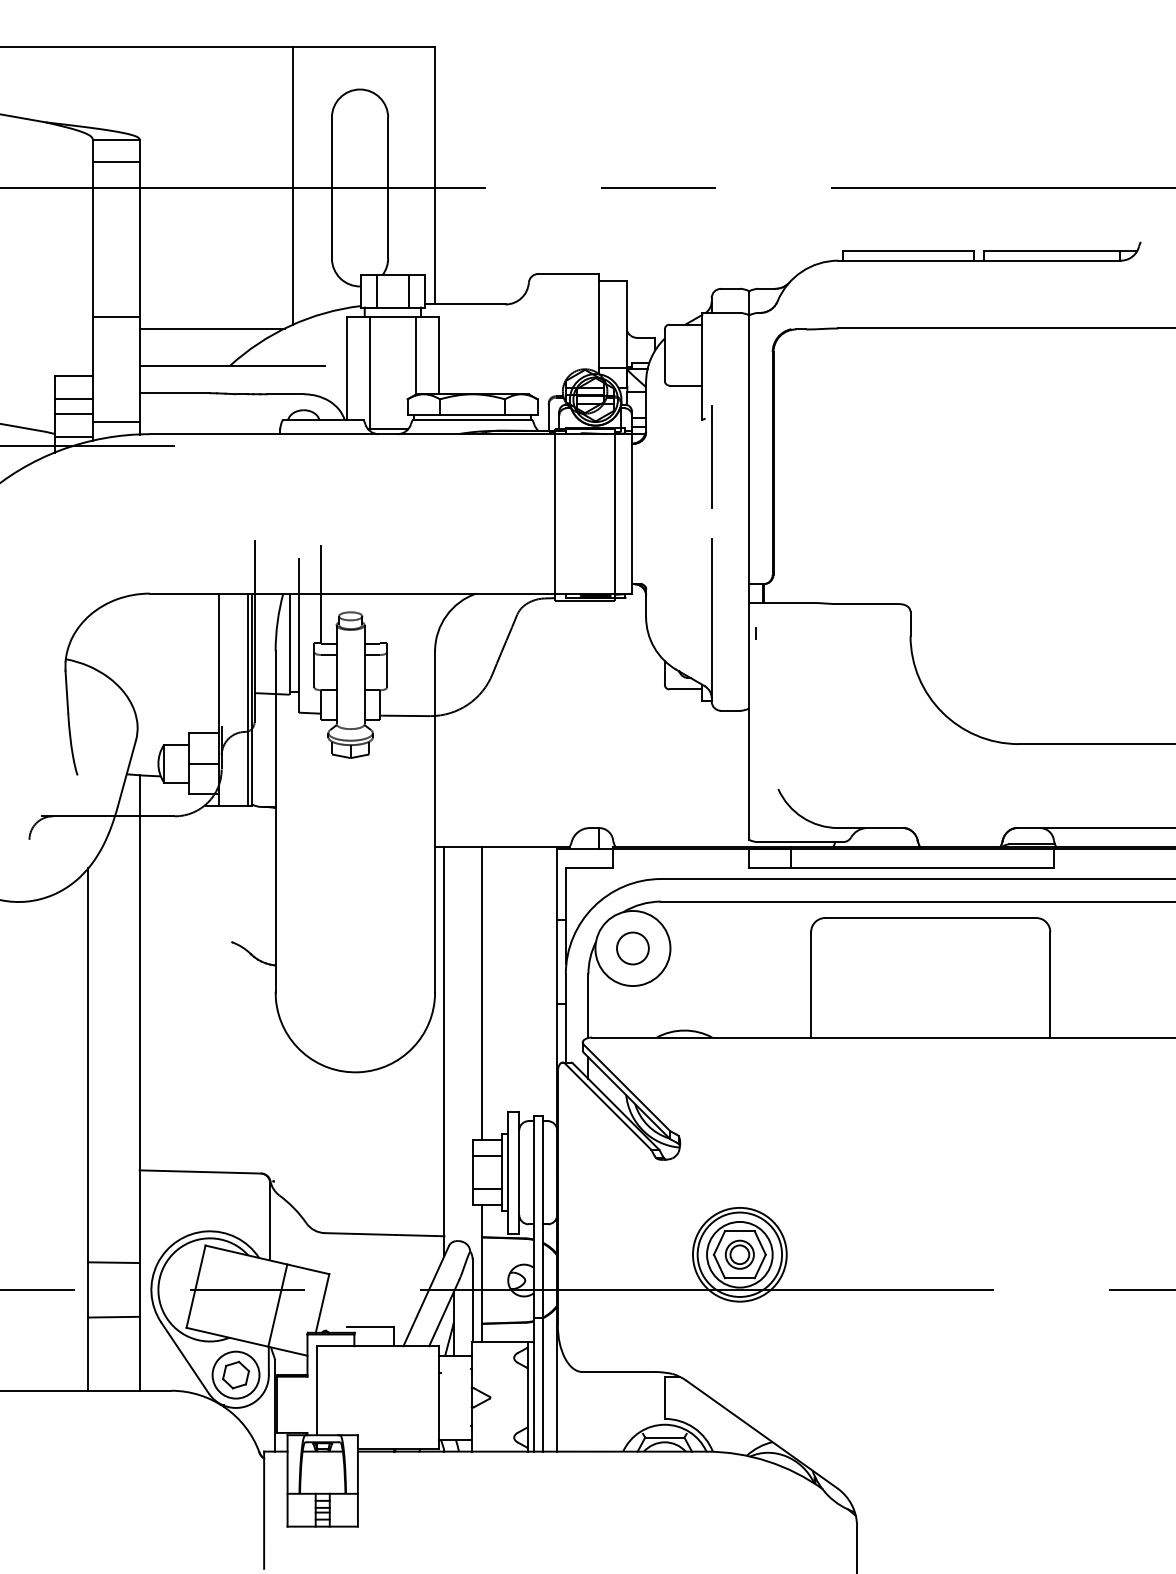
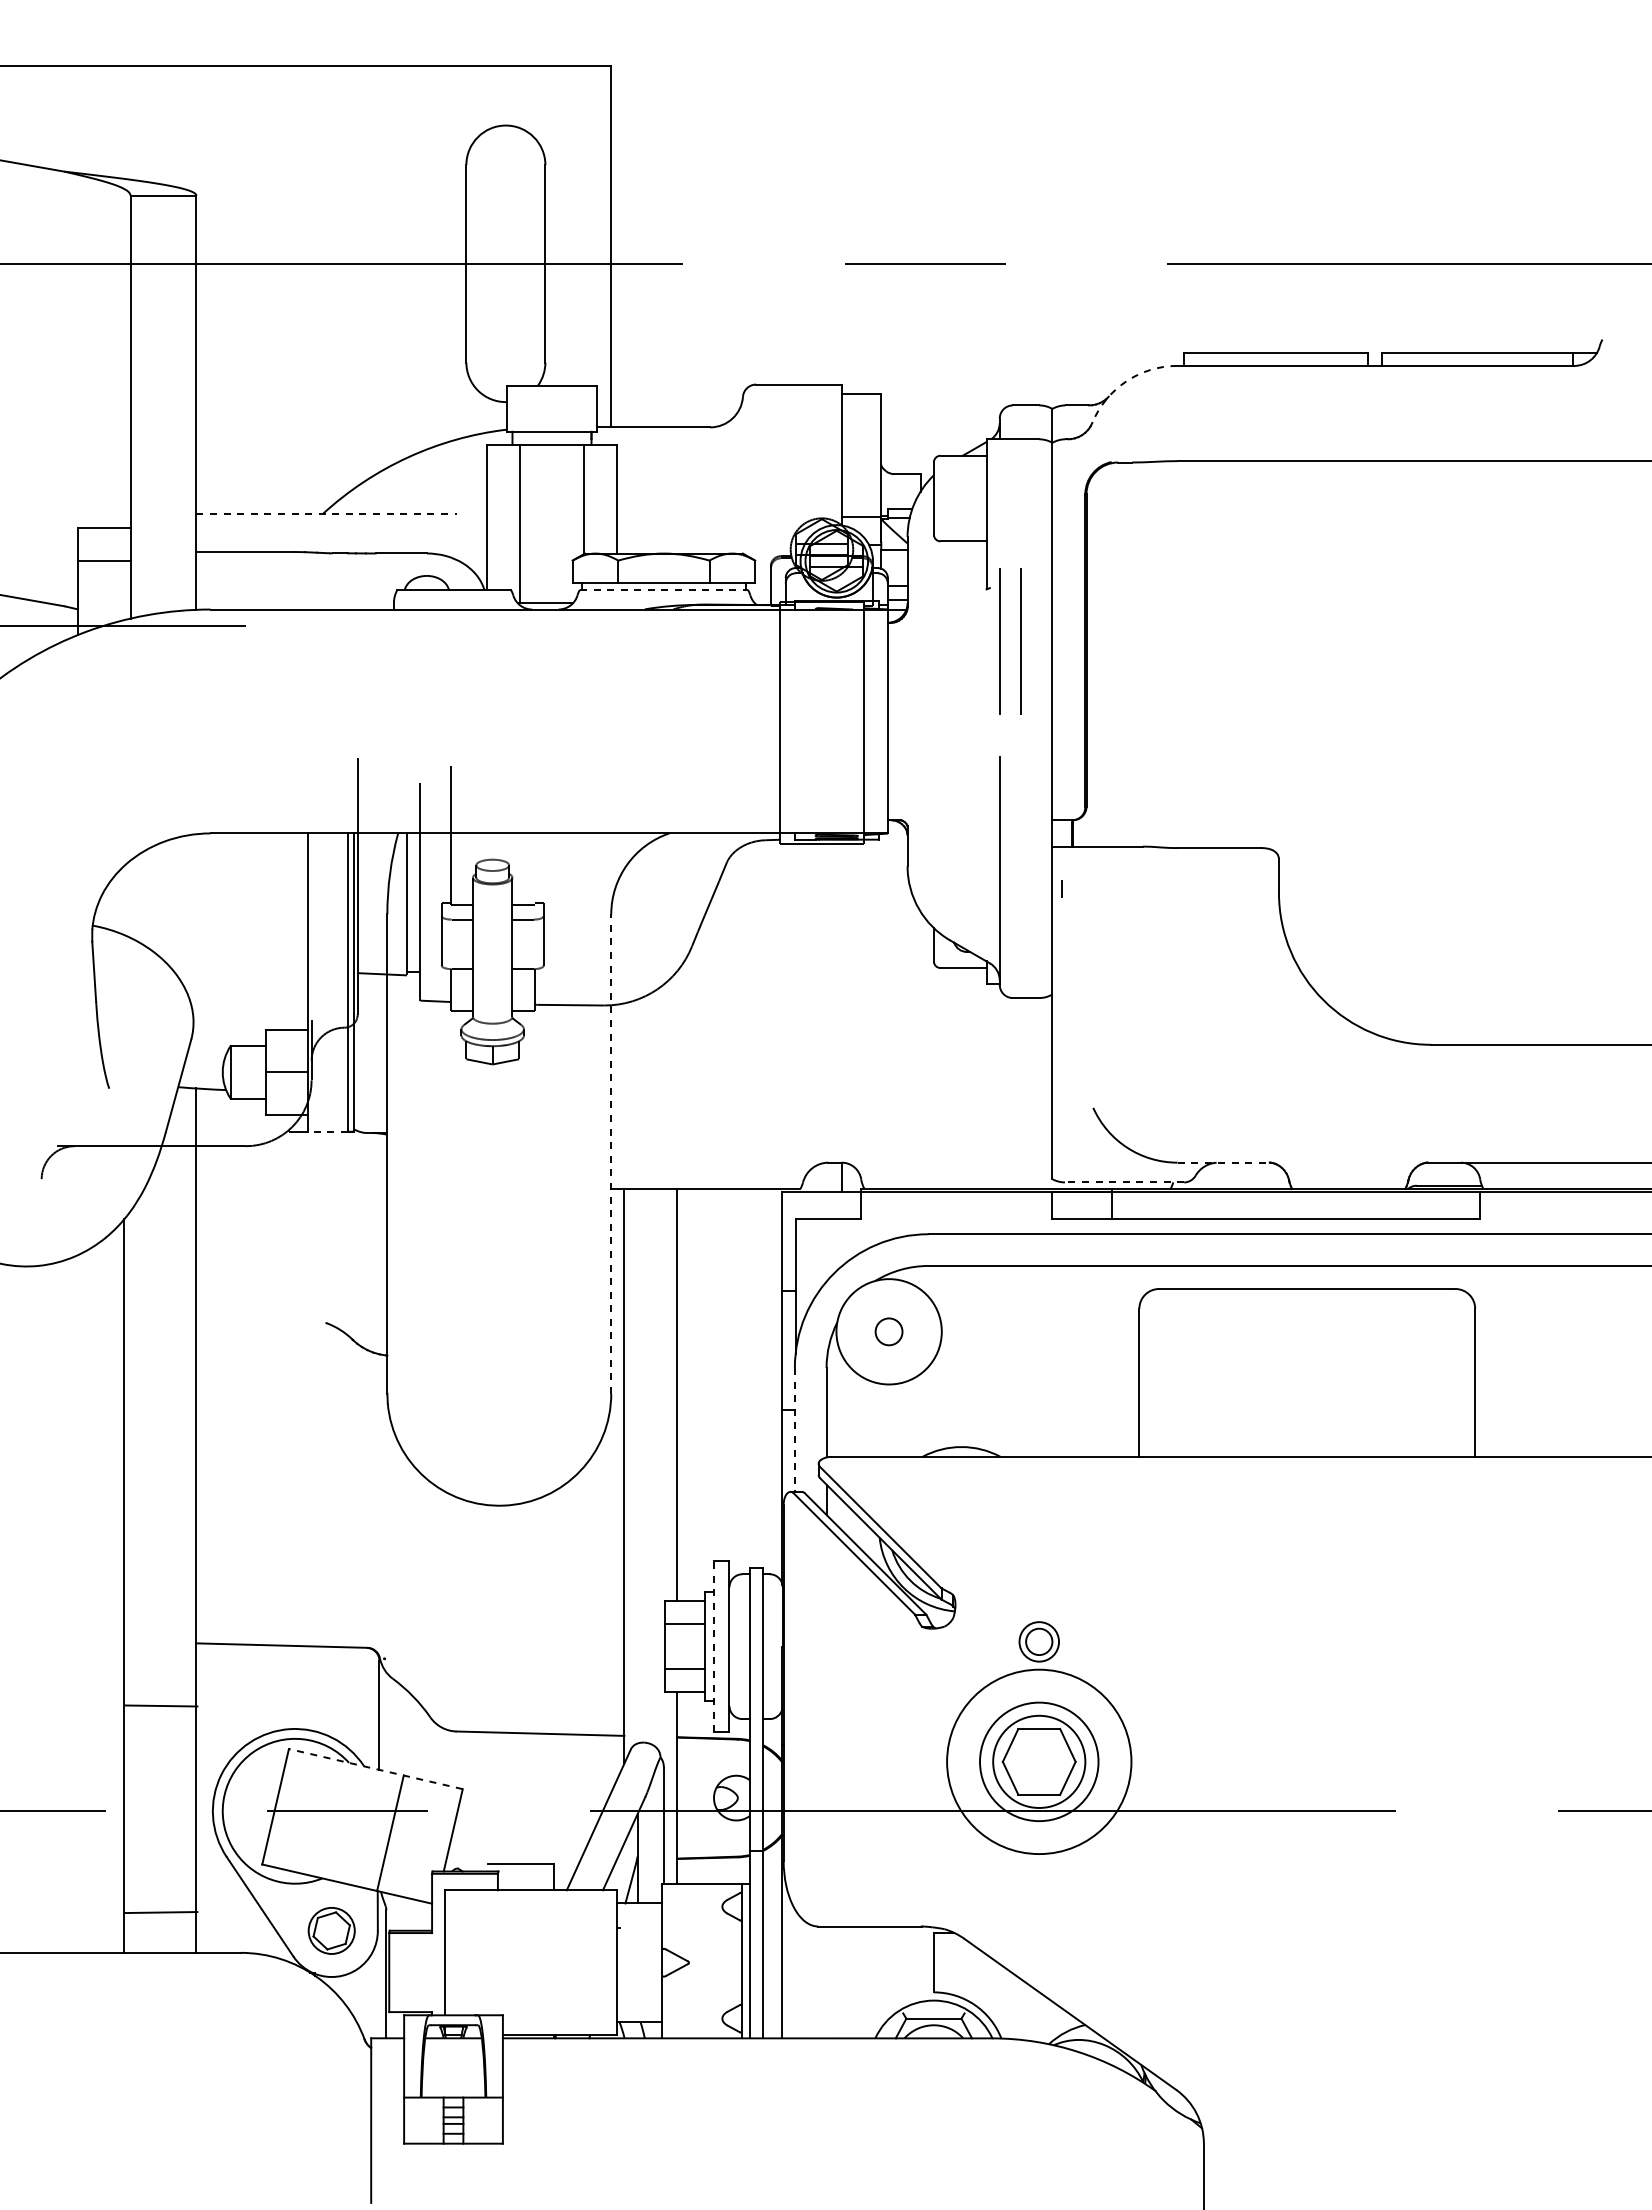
line: (116, 162) -> (163, 227), removed
line: (292, 185) -> (411, 260), removed
arc: (801, 271) -> (1126, 381), solid -> dashed
line: (376, 291) -> (529, 408), removed
line: (408, 291) -> (574, 408), removed
line: (116, 316) -> (163, 444), removed
line: (212, 328) -> (298, 461), removed
line: (233, 366) -> (327, 514), solid -> dashed
line: (73, 414) -> (103, 581), removed
line: (472, 419) -> (663, 589), solid -> dashed
line: (116, 422) -> (163, 593), removed
line: (73, 437) -> (103, 613), removed
line: (726, 456) -> (1020, 641), added
line: (233, 805) -> (328, 1131), solid -> dashed
line: (435, 822) -> (611, 1154), solid -> dashed
line: (871, 827) -> (1224, 1162), solid -> dashed
line: (800, 842) -> (1124, 1182), solid -> dashed
circle: (632, 948) -> (888, 1331), size x0.6
line: (565, 1018) -> (794, 1429), solid -> dashed
line: (508, 1172) -> (714, 1646), solid -> dashed
part: (739, 1254) -> (1038, 1641), moved
circle: (740, 1254) -> (1039, 1761), size x1.4
line: (267, 1259) -> (375, 1768), solid -> dashed
line: (113, 1262) -> (160, 1705), moved
line: (113, 1317) -> (160, 1912), moved
circle: (235, 1374) -> (331, 1930), size x0.7

